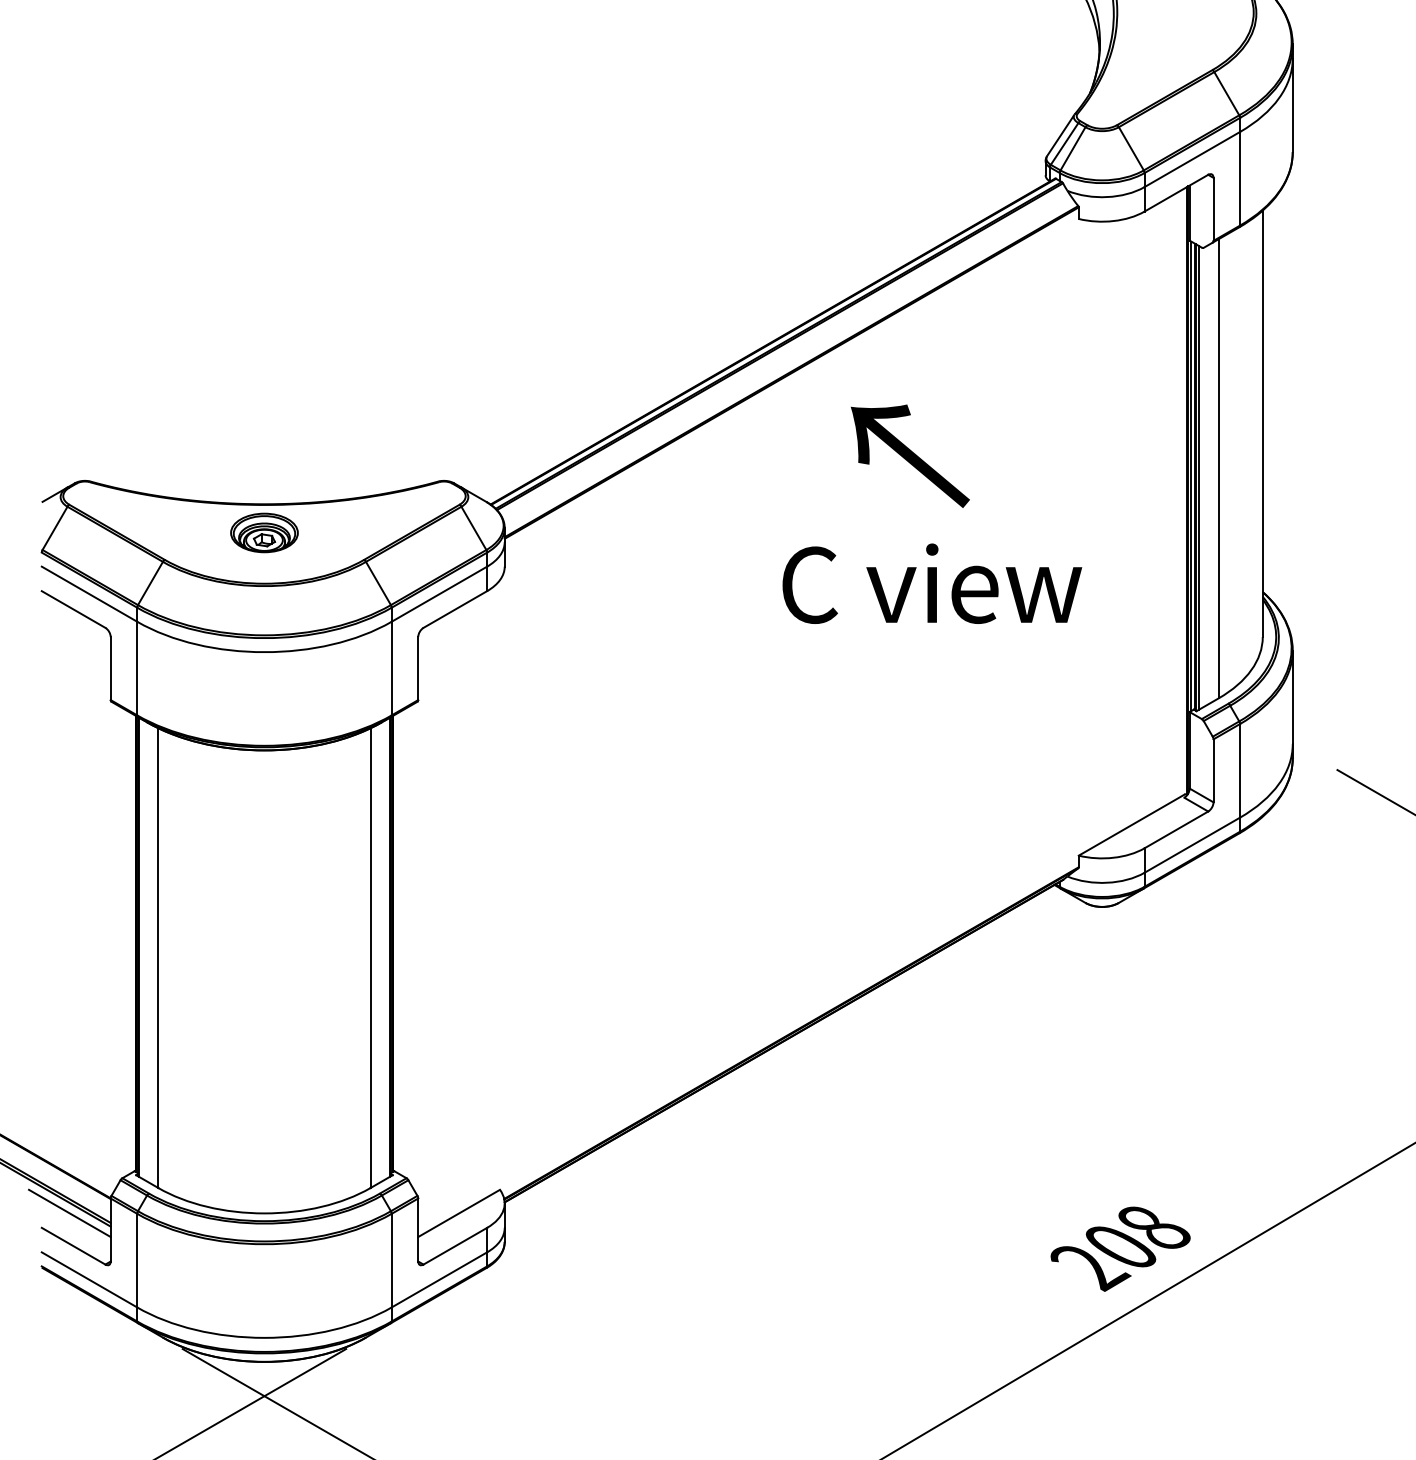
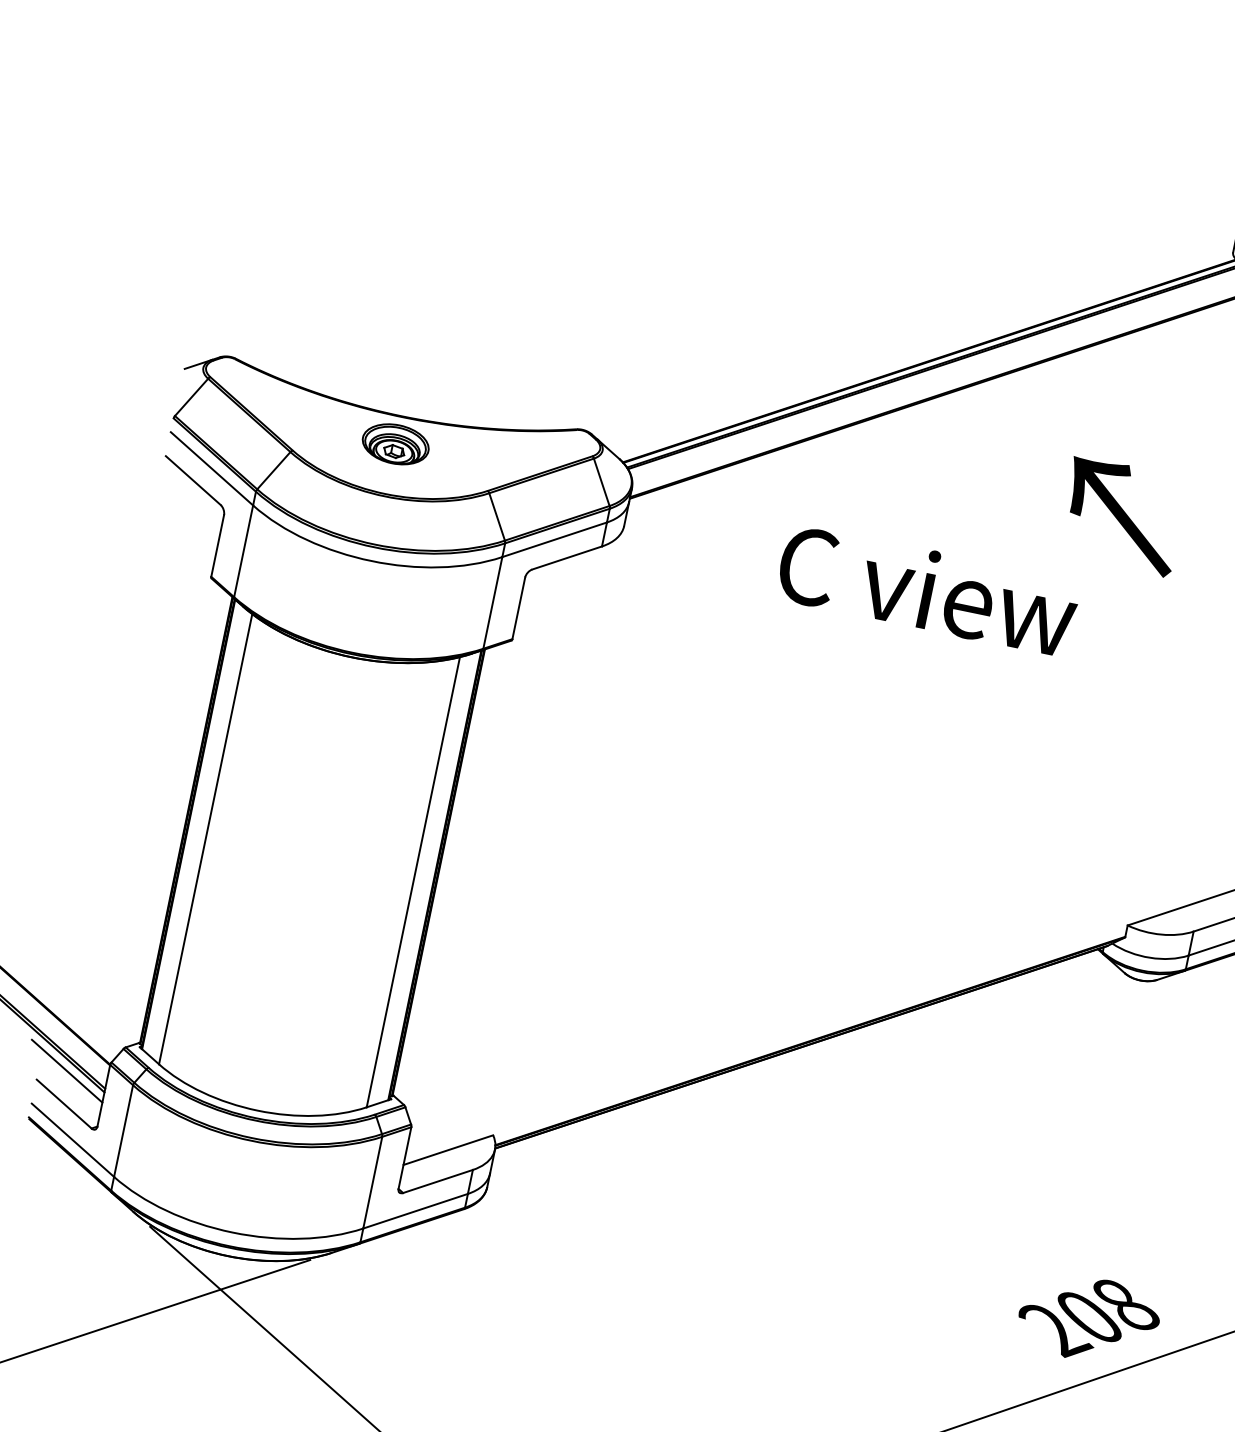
text: (910, 455) -> (1122, 515), moved
text: (932, 583) -> (928, 589), moved

